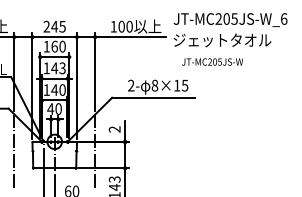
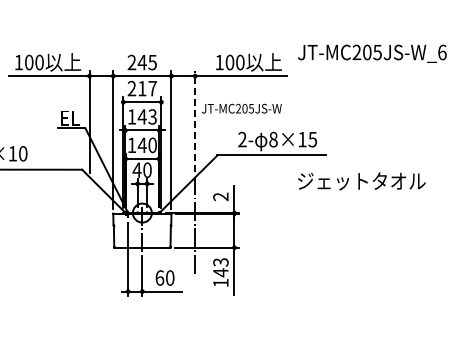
text: (222, 40) -> (361, 181), moved
text: (54, 46) -> (141, 88), 160 -> 217
text: (212, 61) -> (241, 108), moved
line: (95, 71) -> (195, 121), solid -> dashed
line: (14, 151) -> (89, 225), removed

